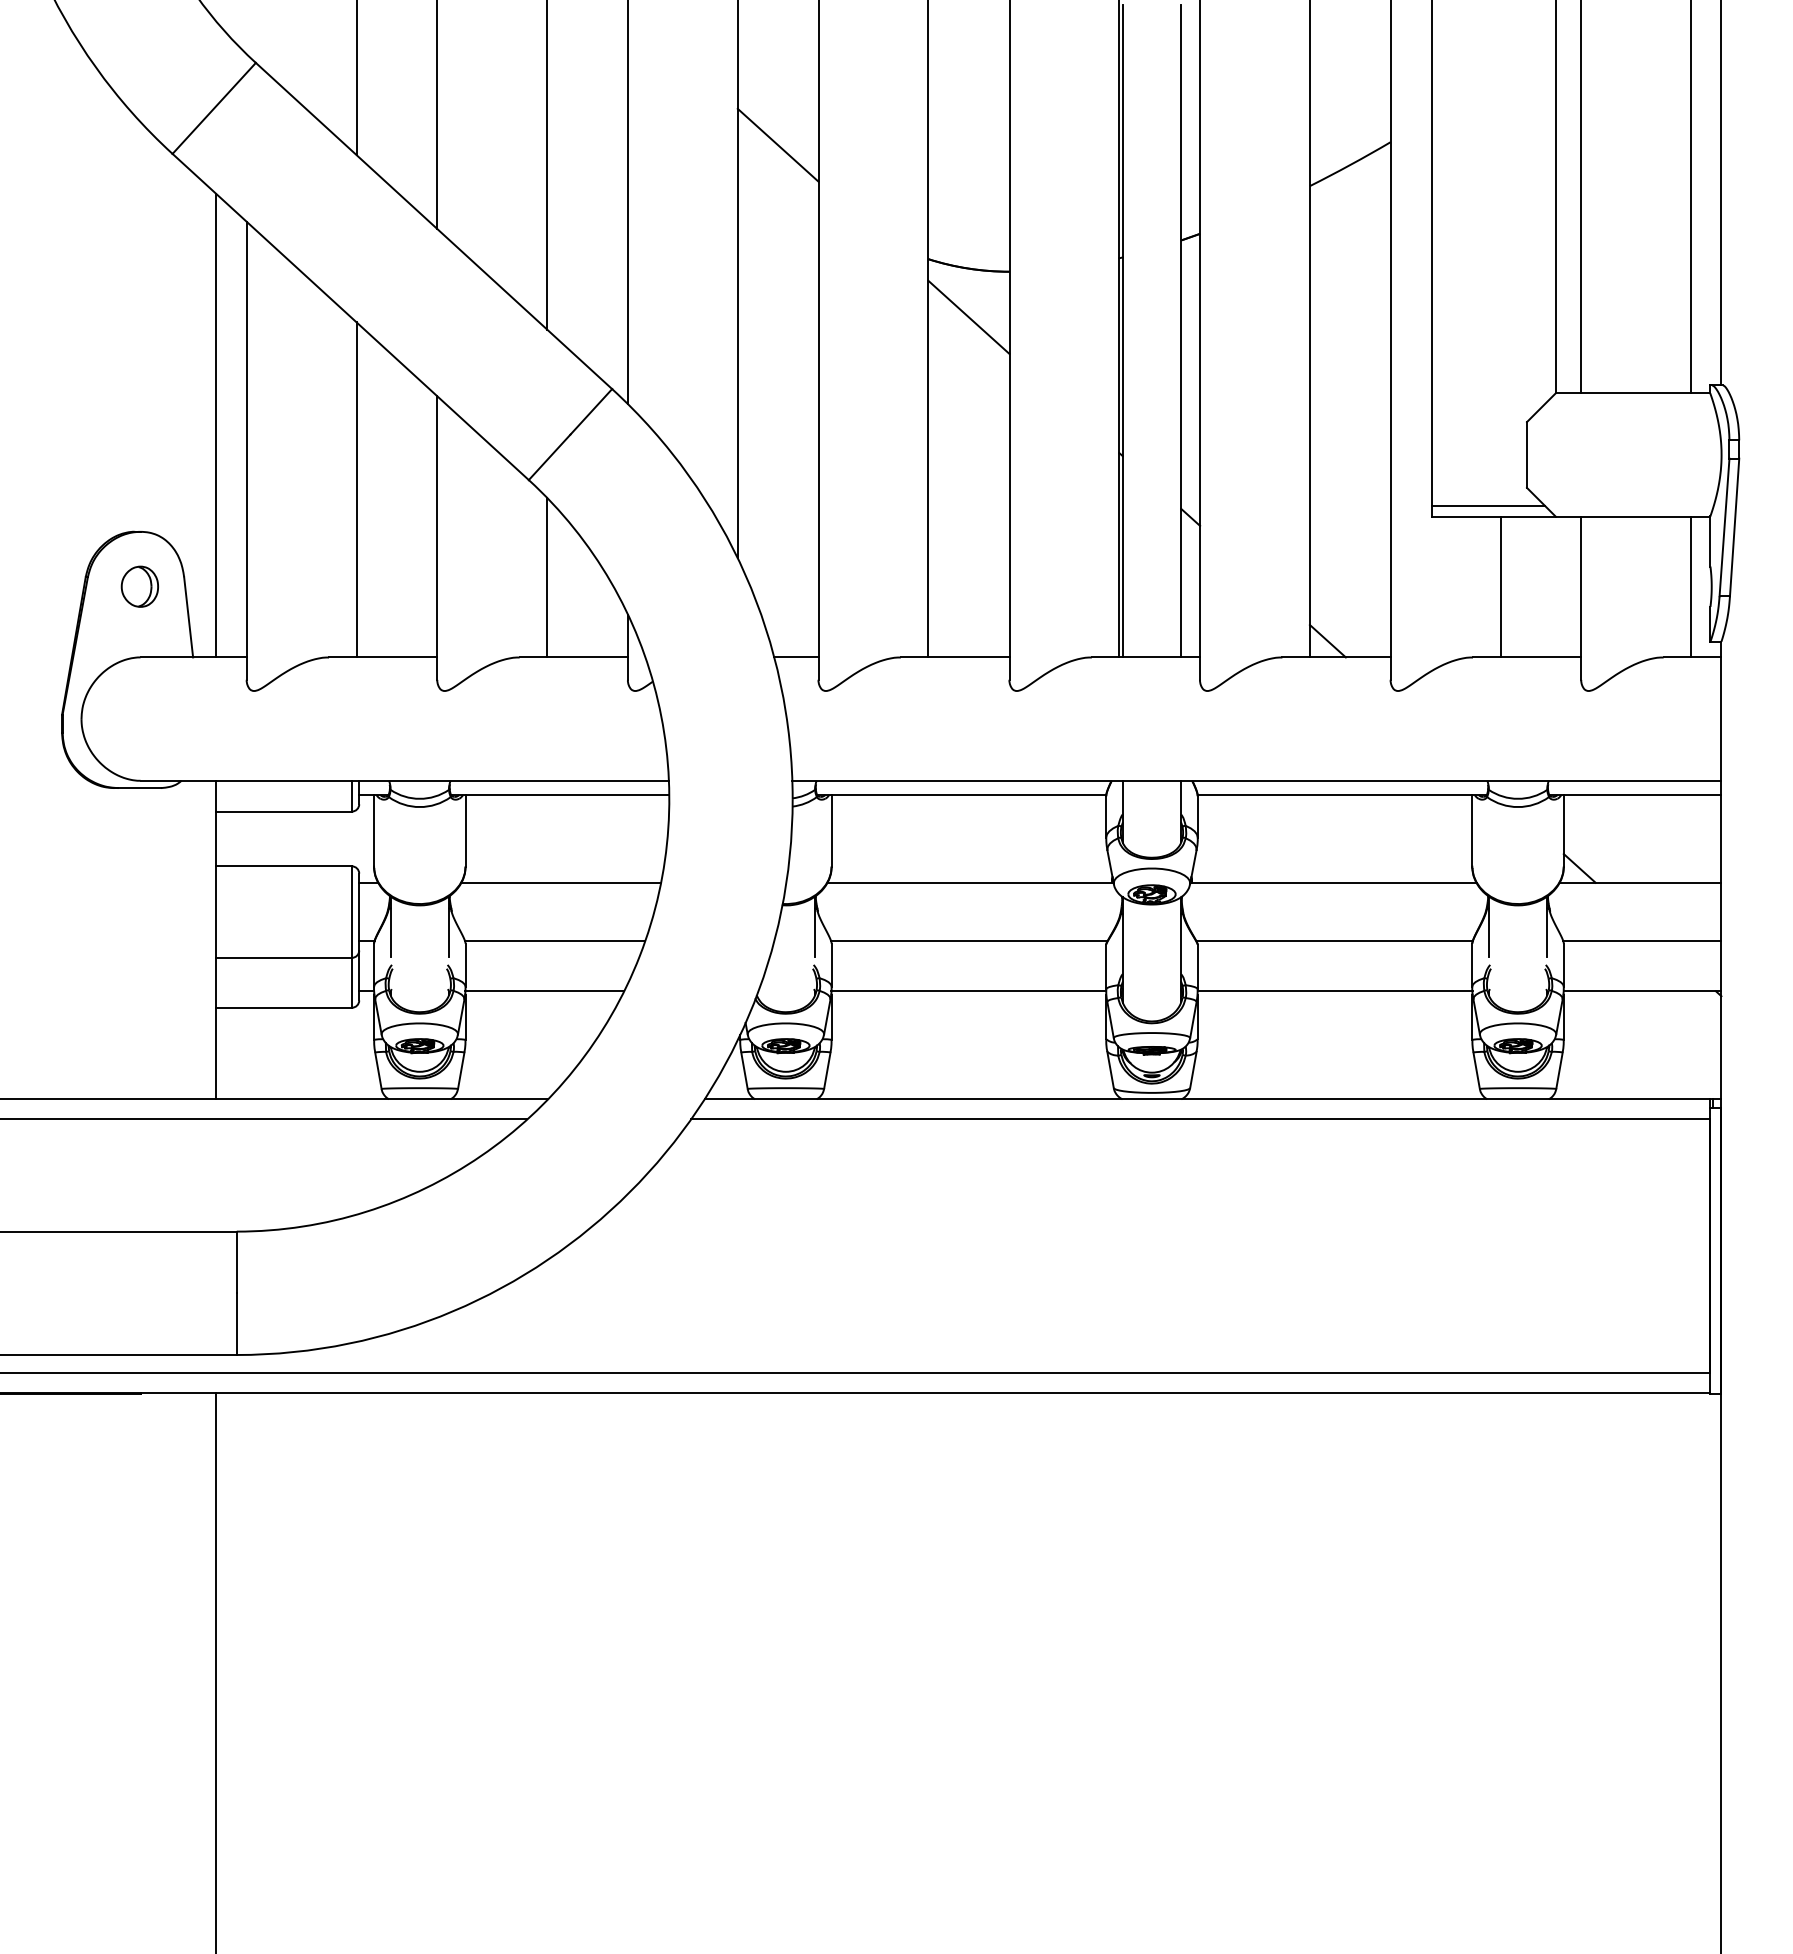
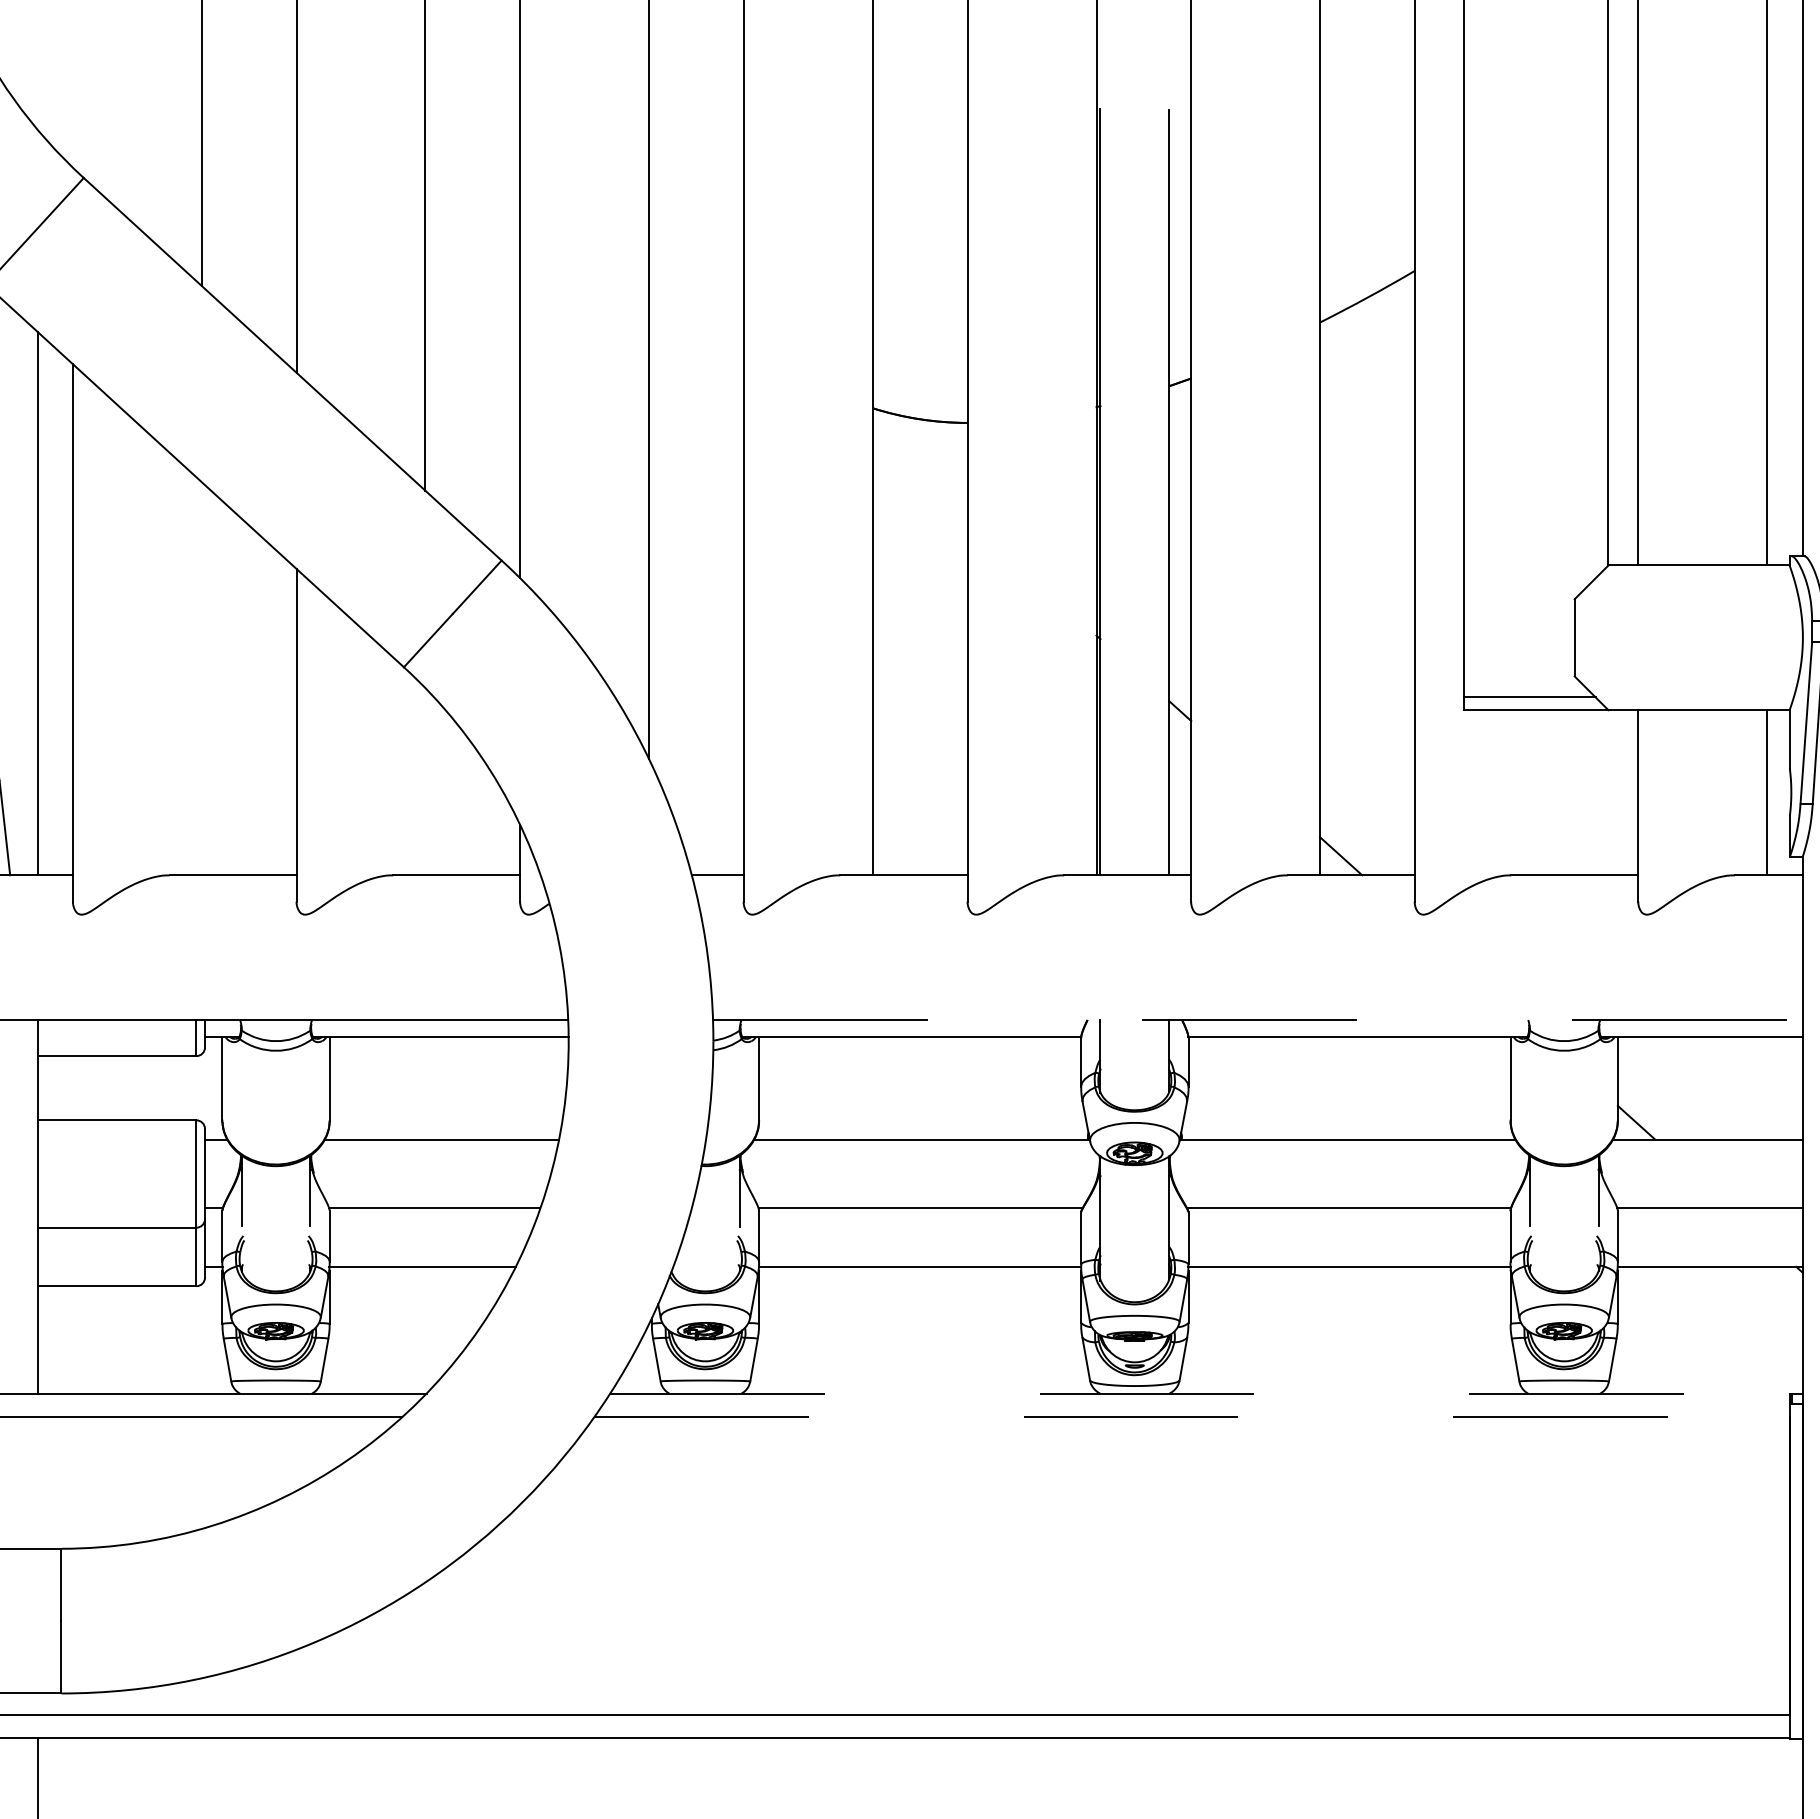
line: (777, 144) -> (695, 273), removed
line: (968, 316) -> (919, 475), removed
line: (356, 489) -> (201, 678), removed
line: (547, 577) -> (425, 781), removed
line: (1500, 586) -> (1543, 792), removed
line: (1256, 780) -> (1257, 1019), solid -> dashed
line: (1207, 1099) -> (1199, 1393), solid -> dashed
line: (1200, 1119) -> (1191, 1417), solid -> dashed

